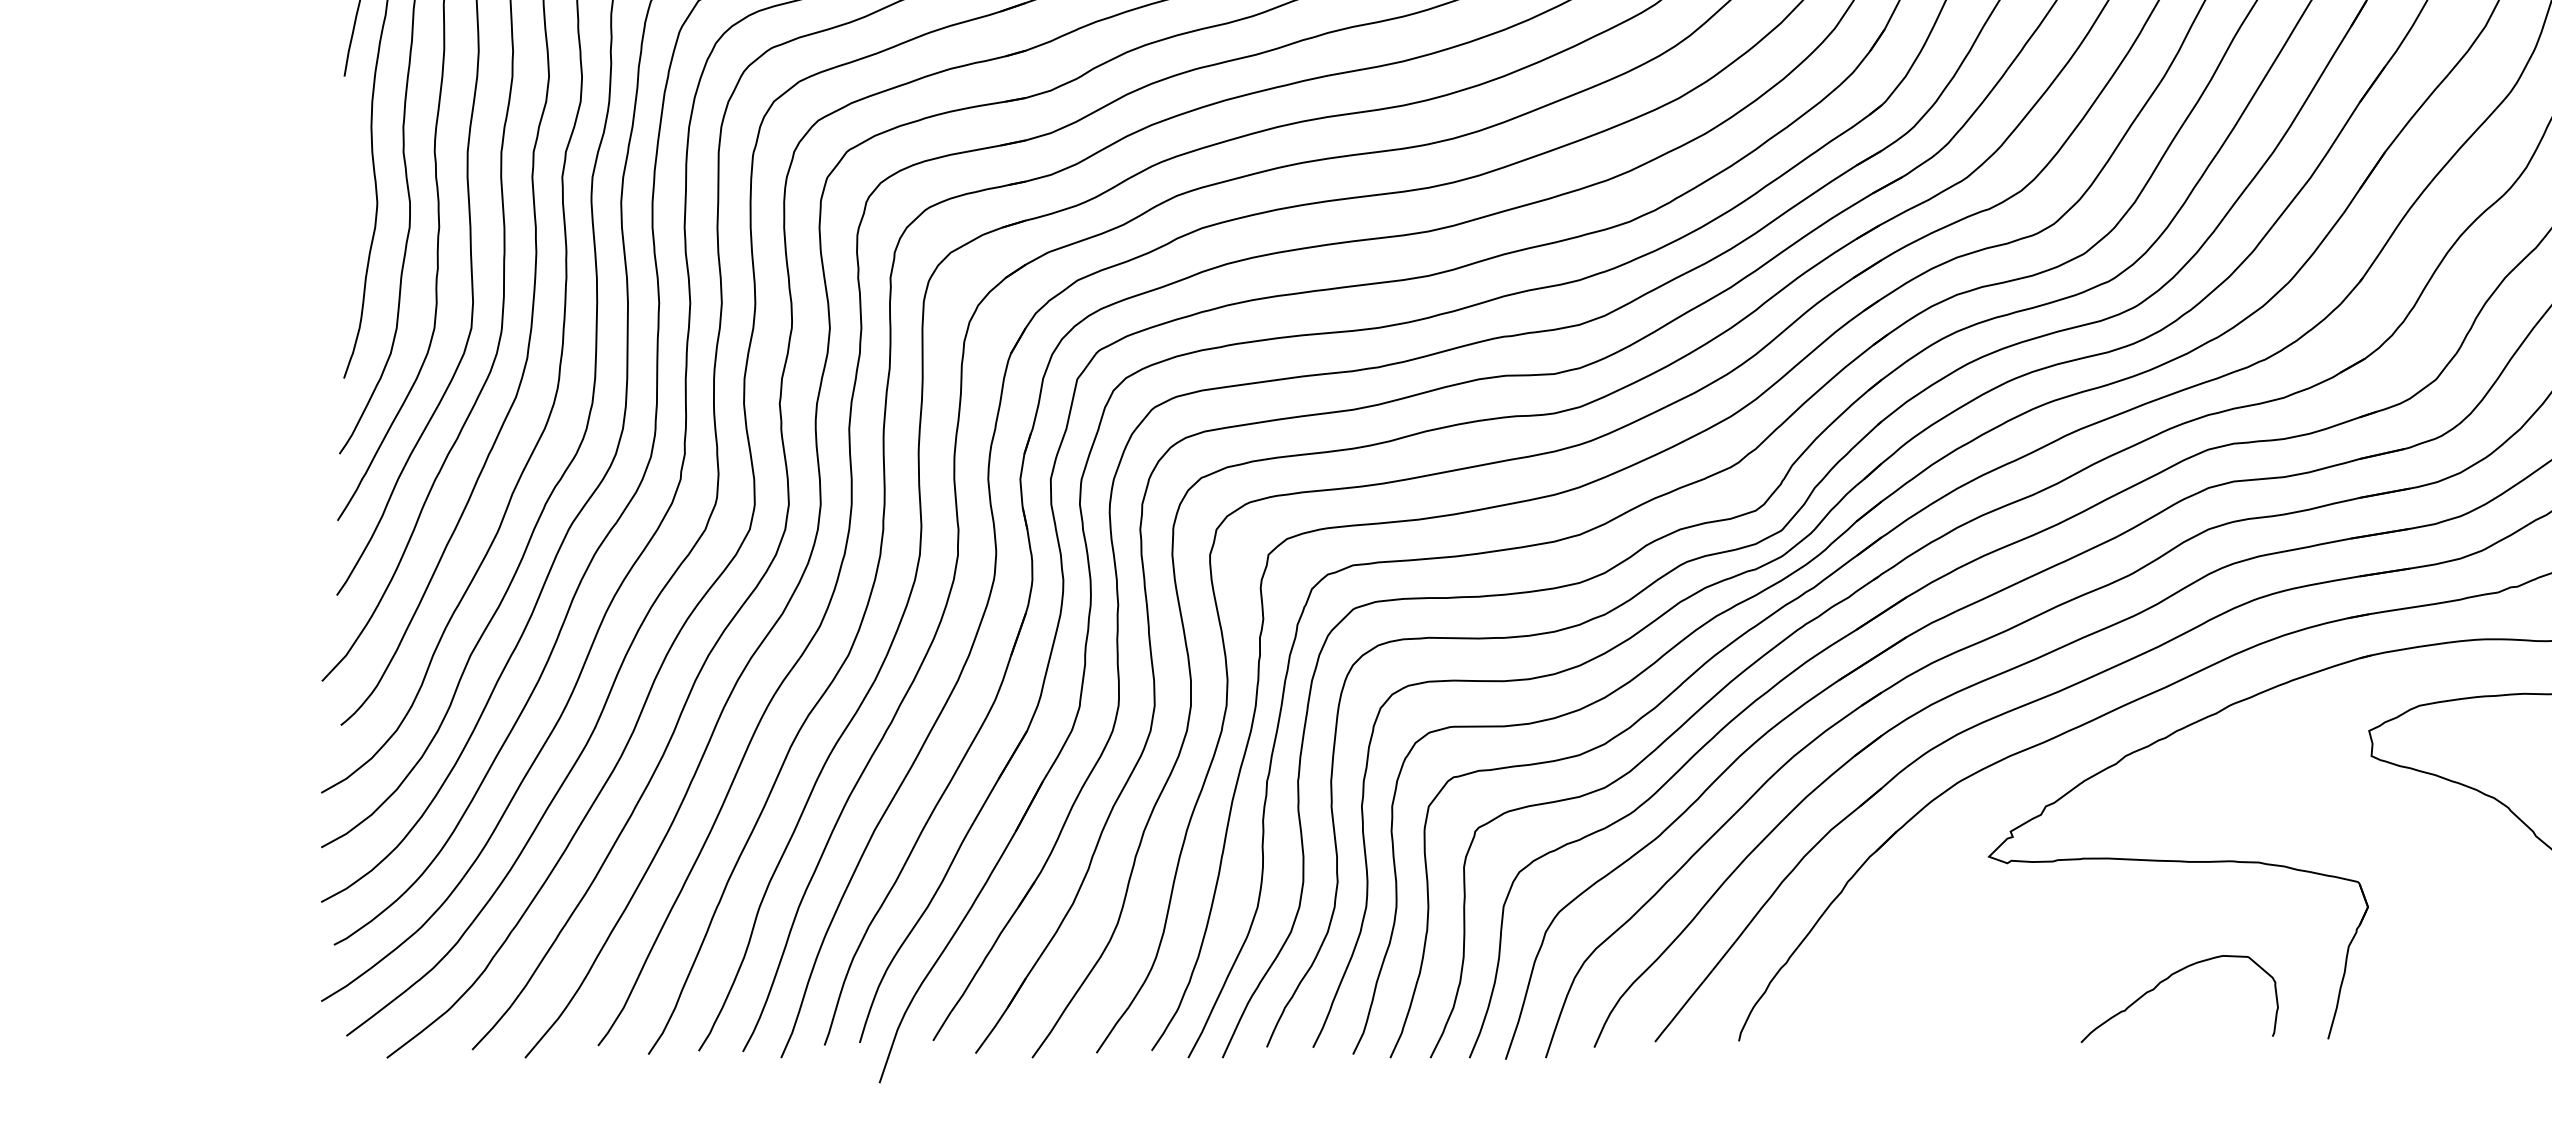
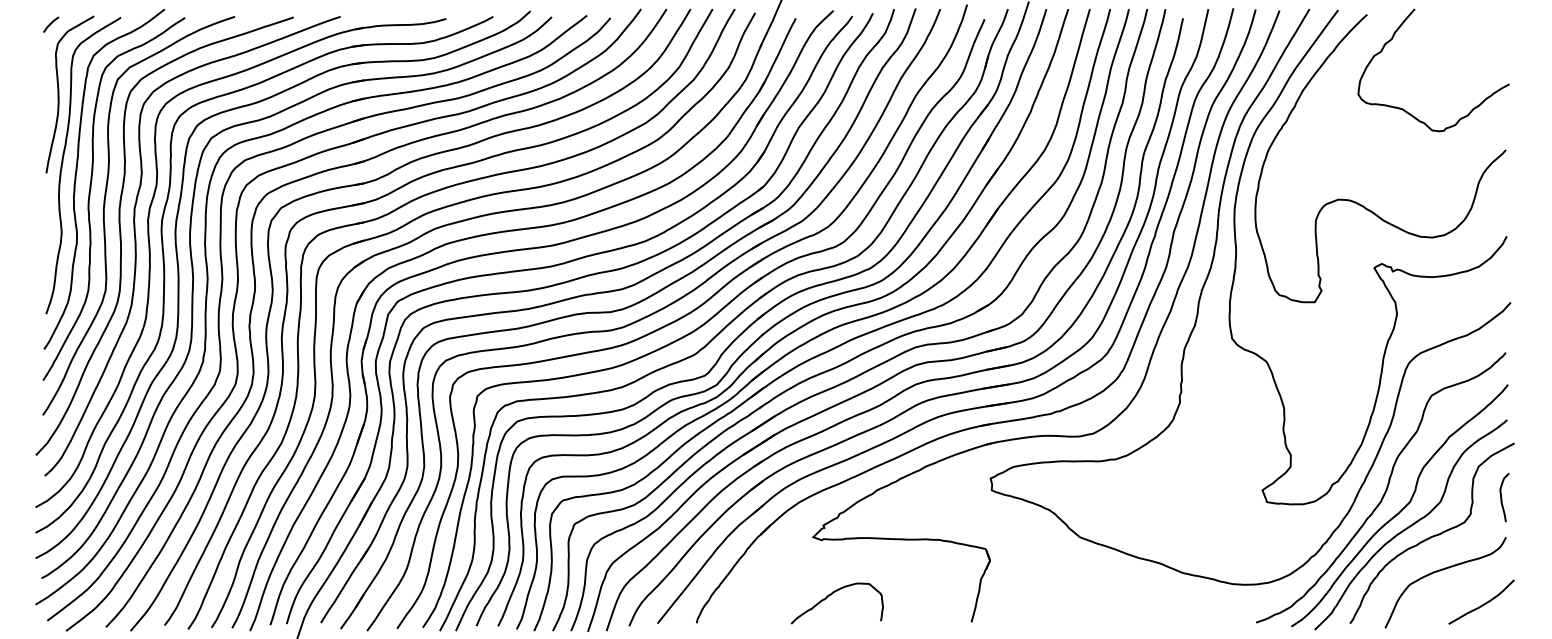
curve: (2167, 981) -> (831, 595), moved

